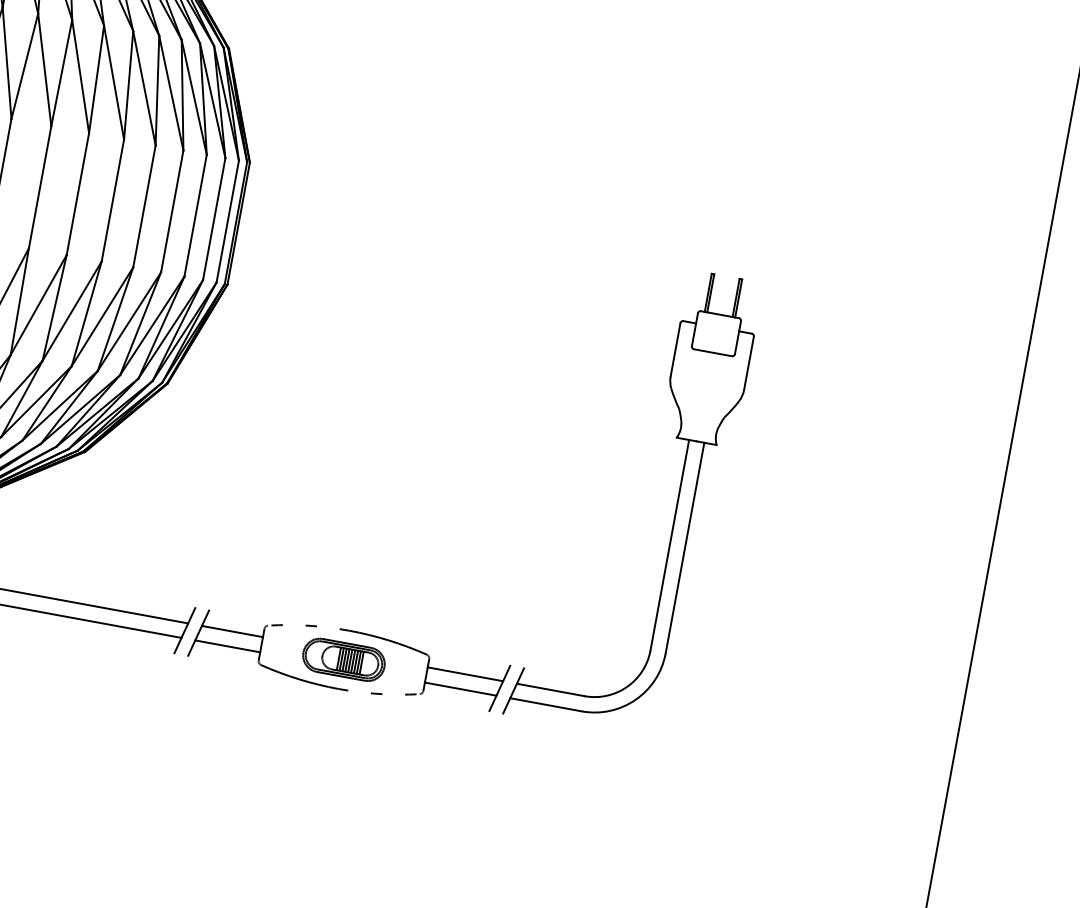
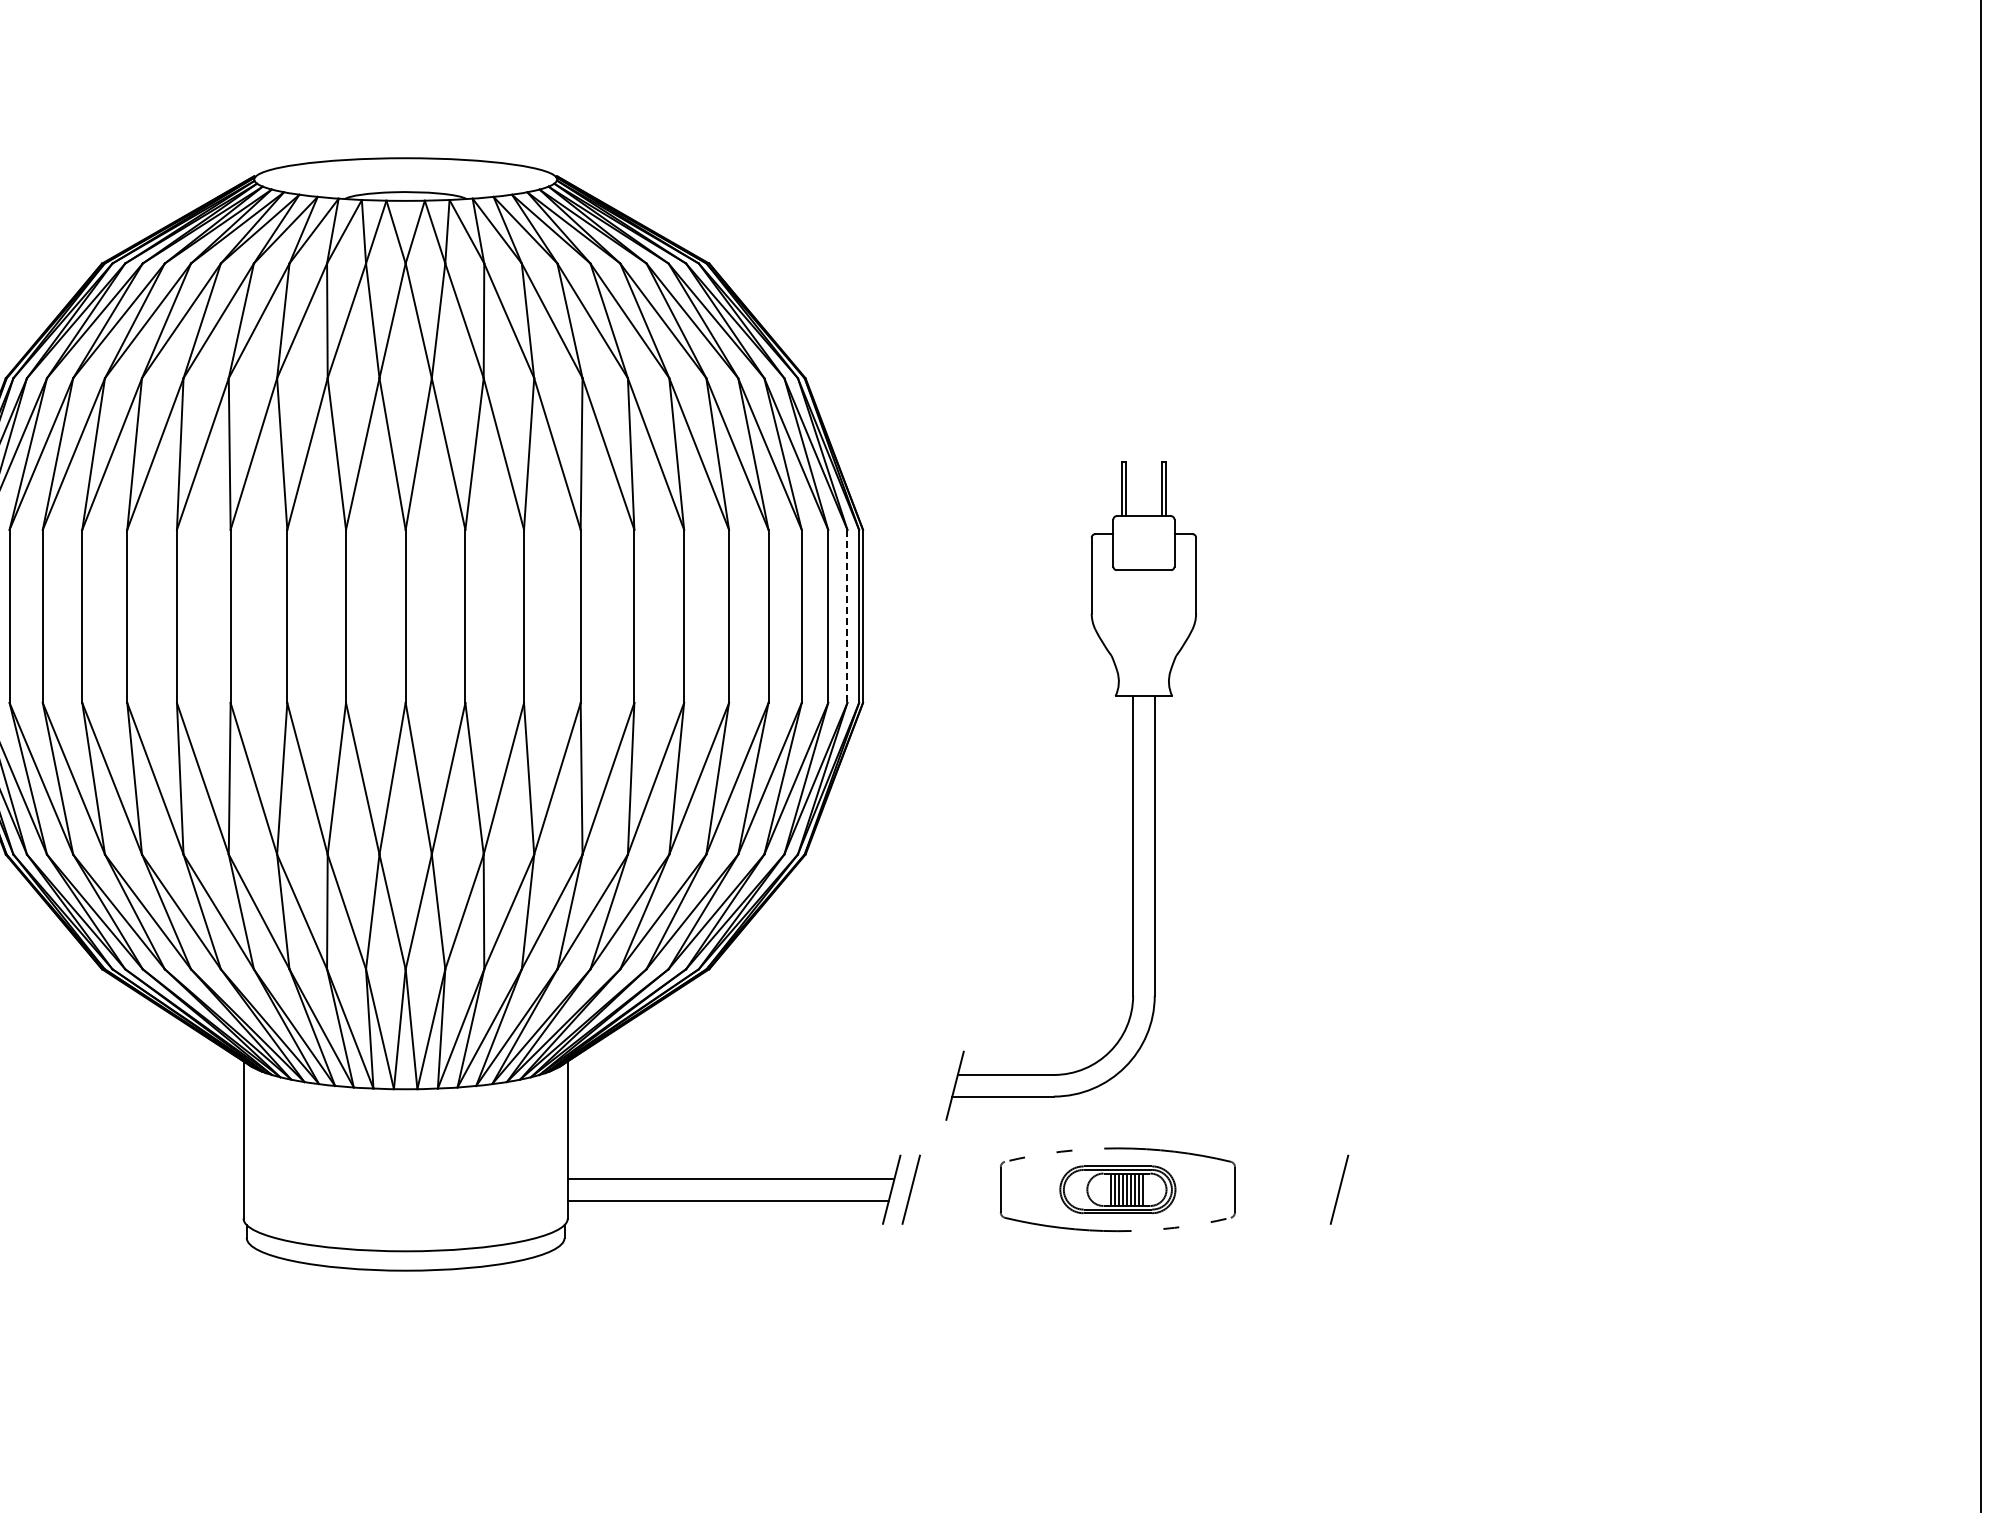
line: (227, 221) -> (847, 616), solid -> dashed
part: (676, 506) -> (1132, 790), moved
line: (232, 631) -> (957, 1178), removed
line: (227, 646) -> (954, 1200), removed
line: (465, 673) -> (1288, 1178), removed
line: (460, 689) -> (1285, 1200), removed

